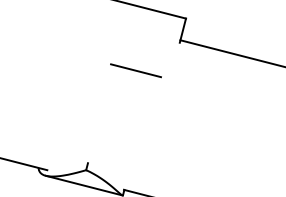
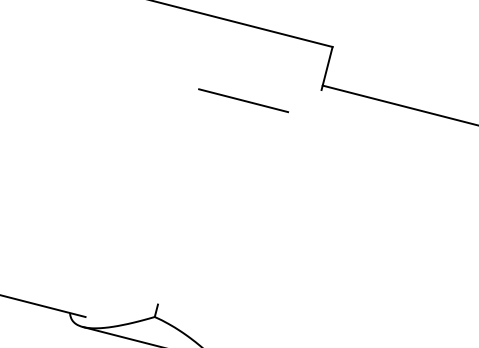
line: (135, 70) -> (242, 100), moved

